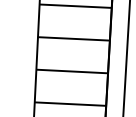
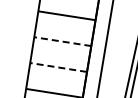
line: (73, 38) -> (62, 41), solid -> dashed
line: (72, 71) -> (58, 67), solid -> dashed

